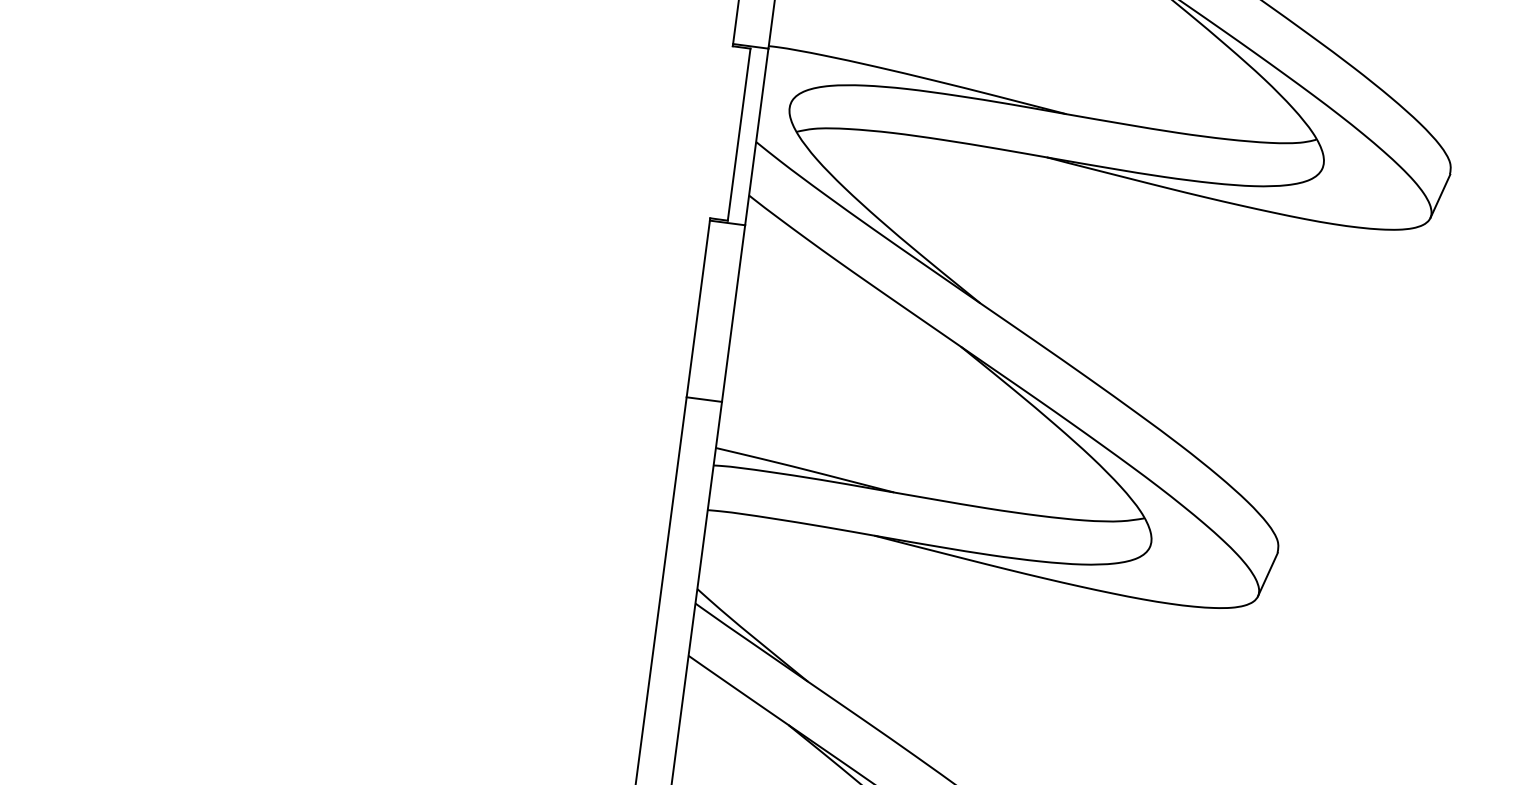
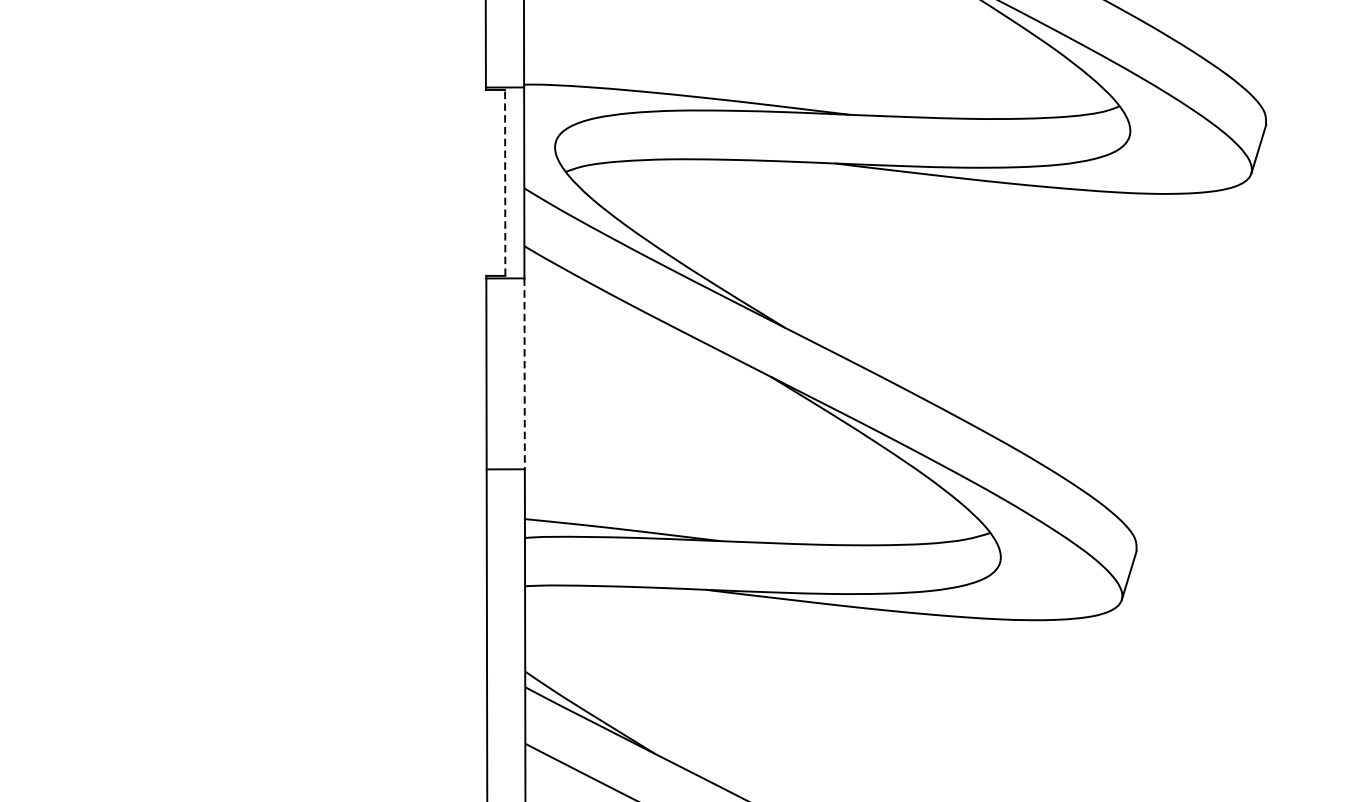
line: (739, 134) -> (505, 182), solid -> dashed
line: (733, 314) -> (524, 374), solid -> dashed

